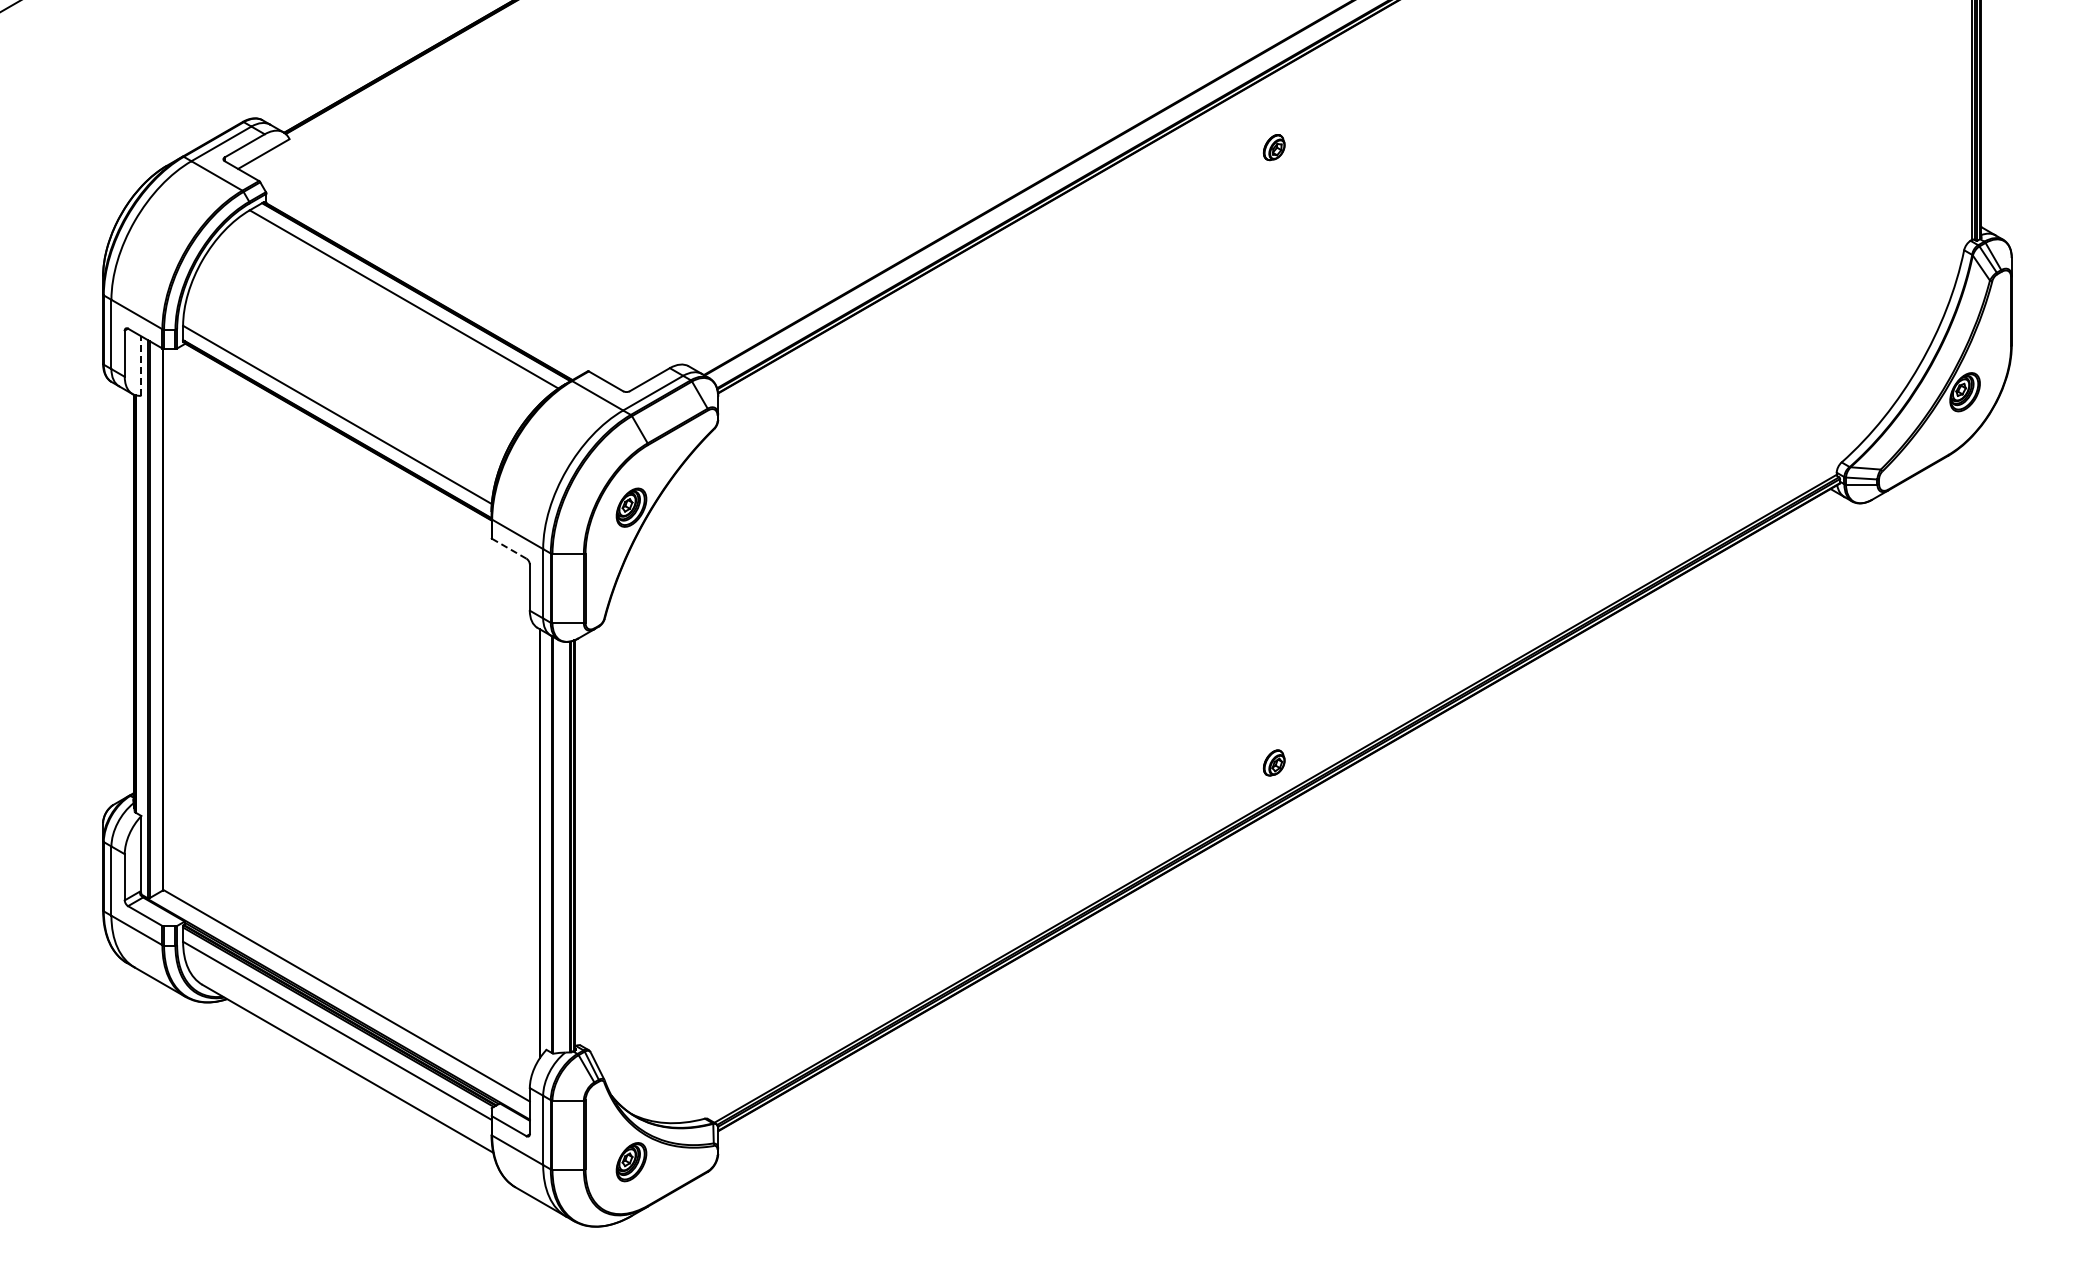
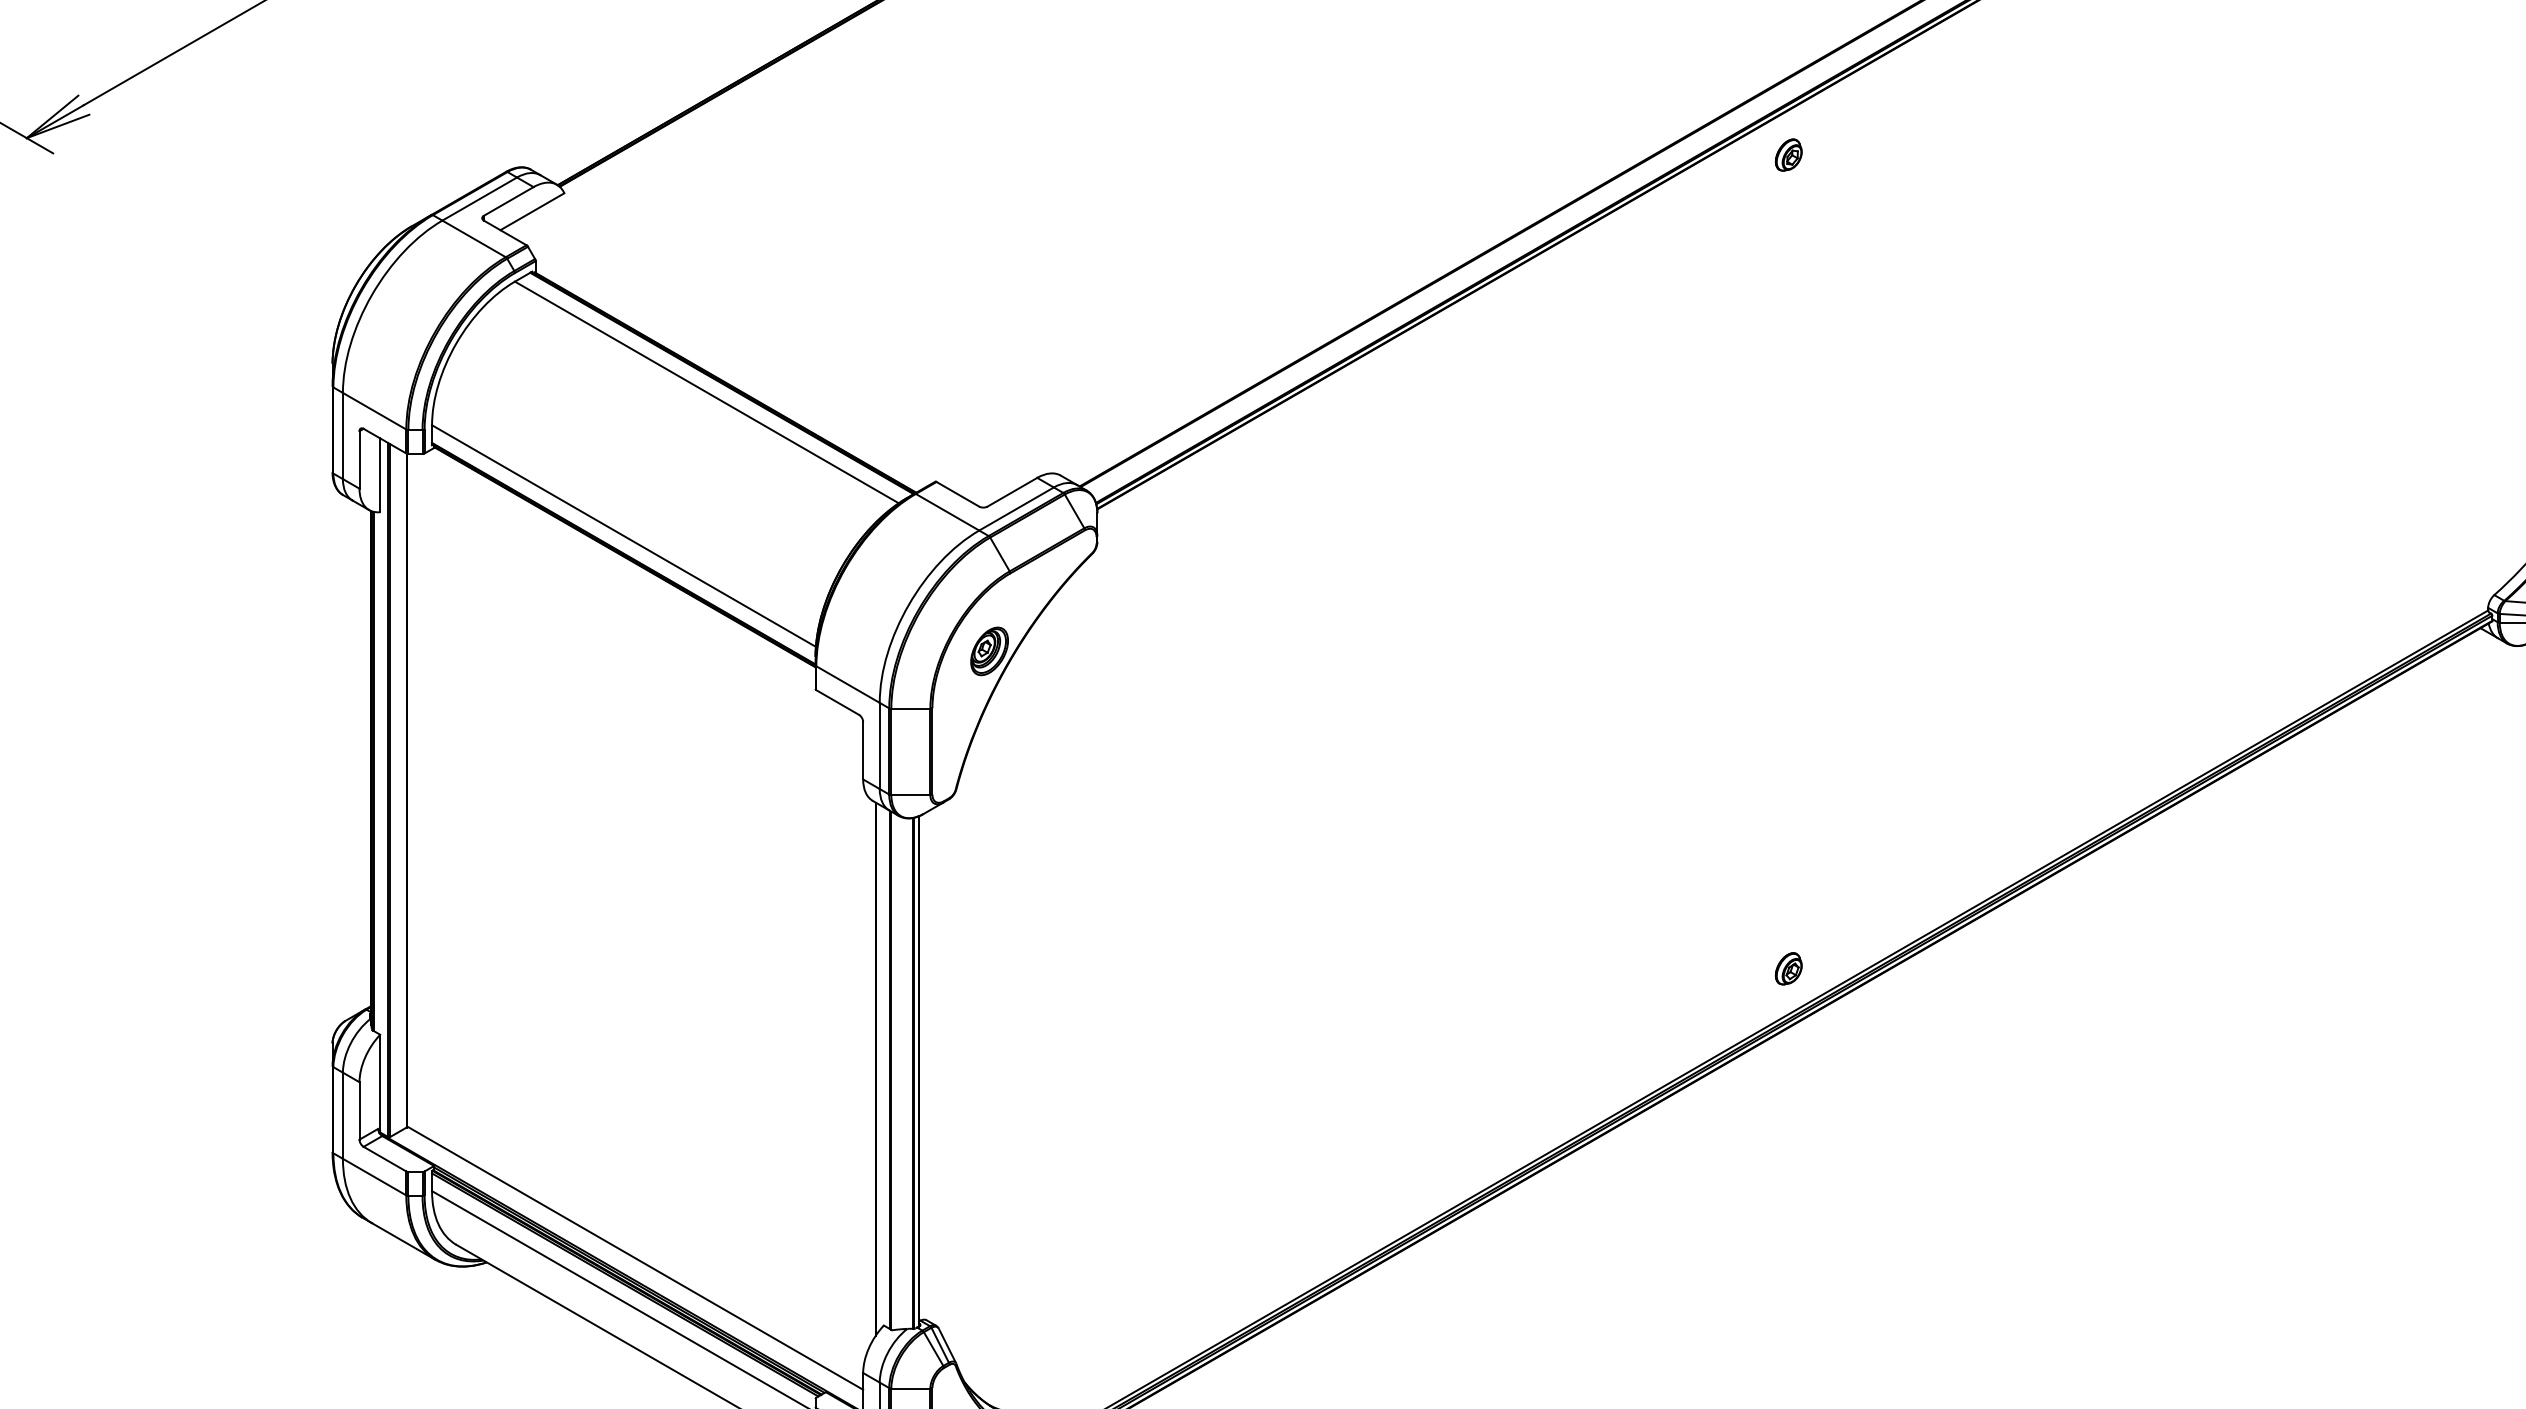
part: (1273, 147) -> (1787, 155), moved
line: (141, 366) -> (380, 475), dashed -> solid
line: (509, 548) -> (837, 702), dashed -> solid

